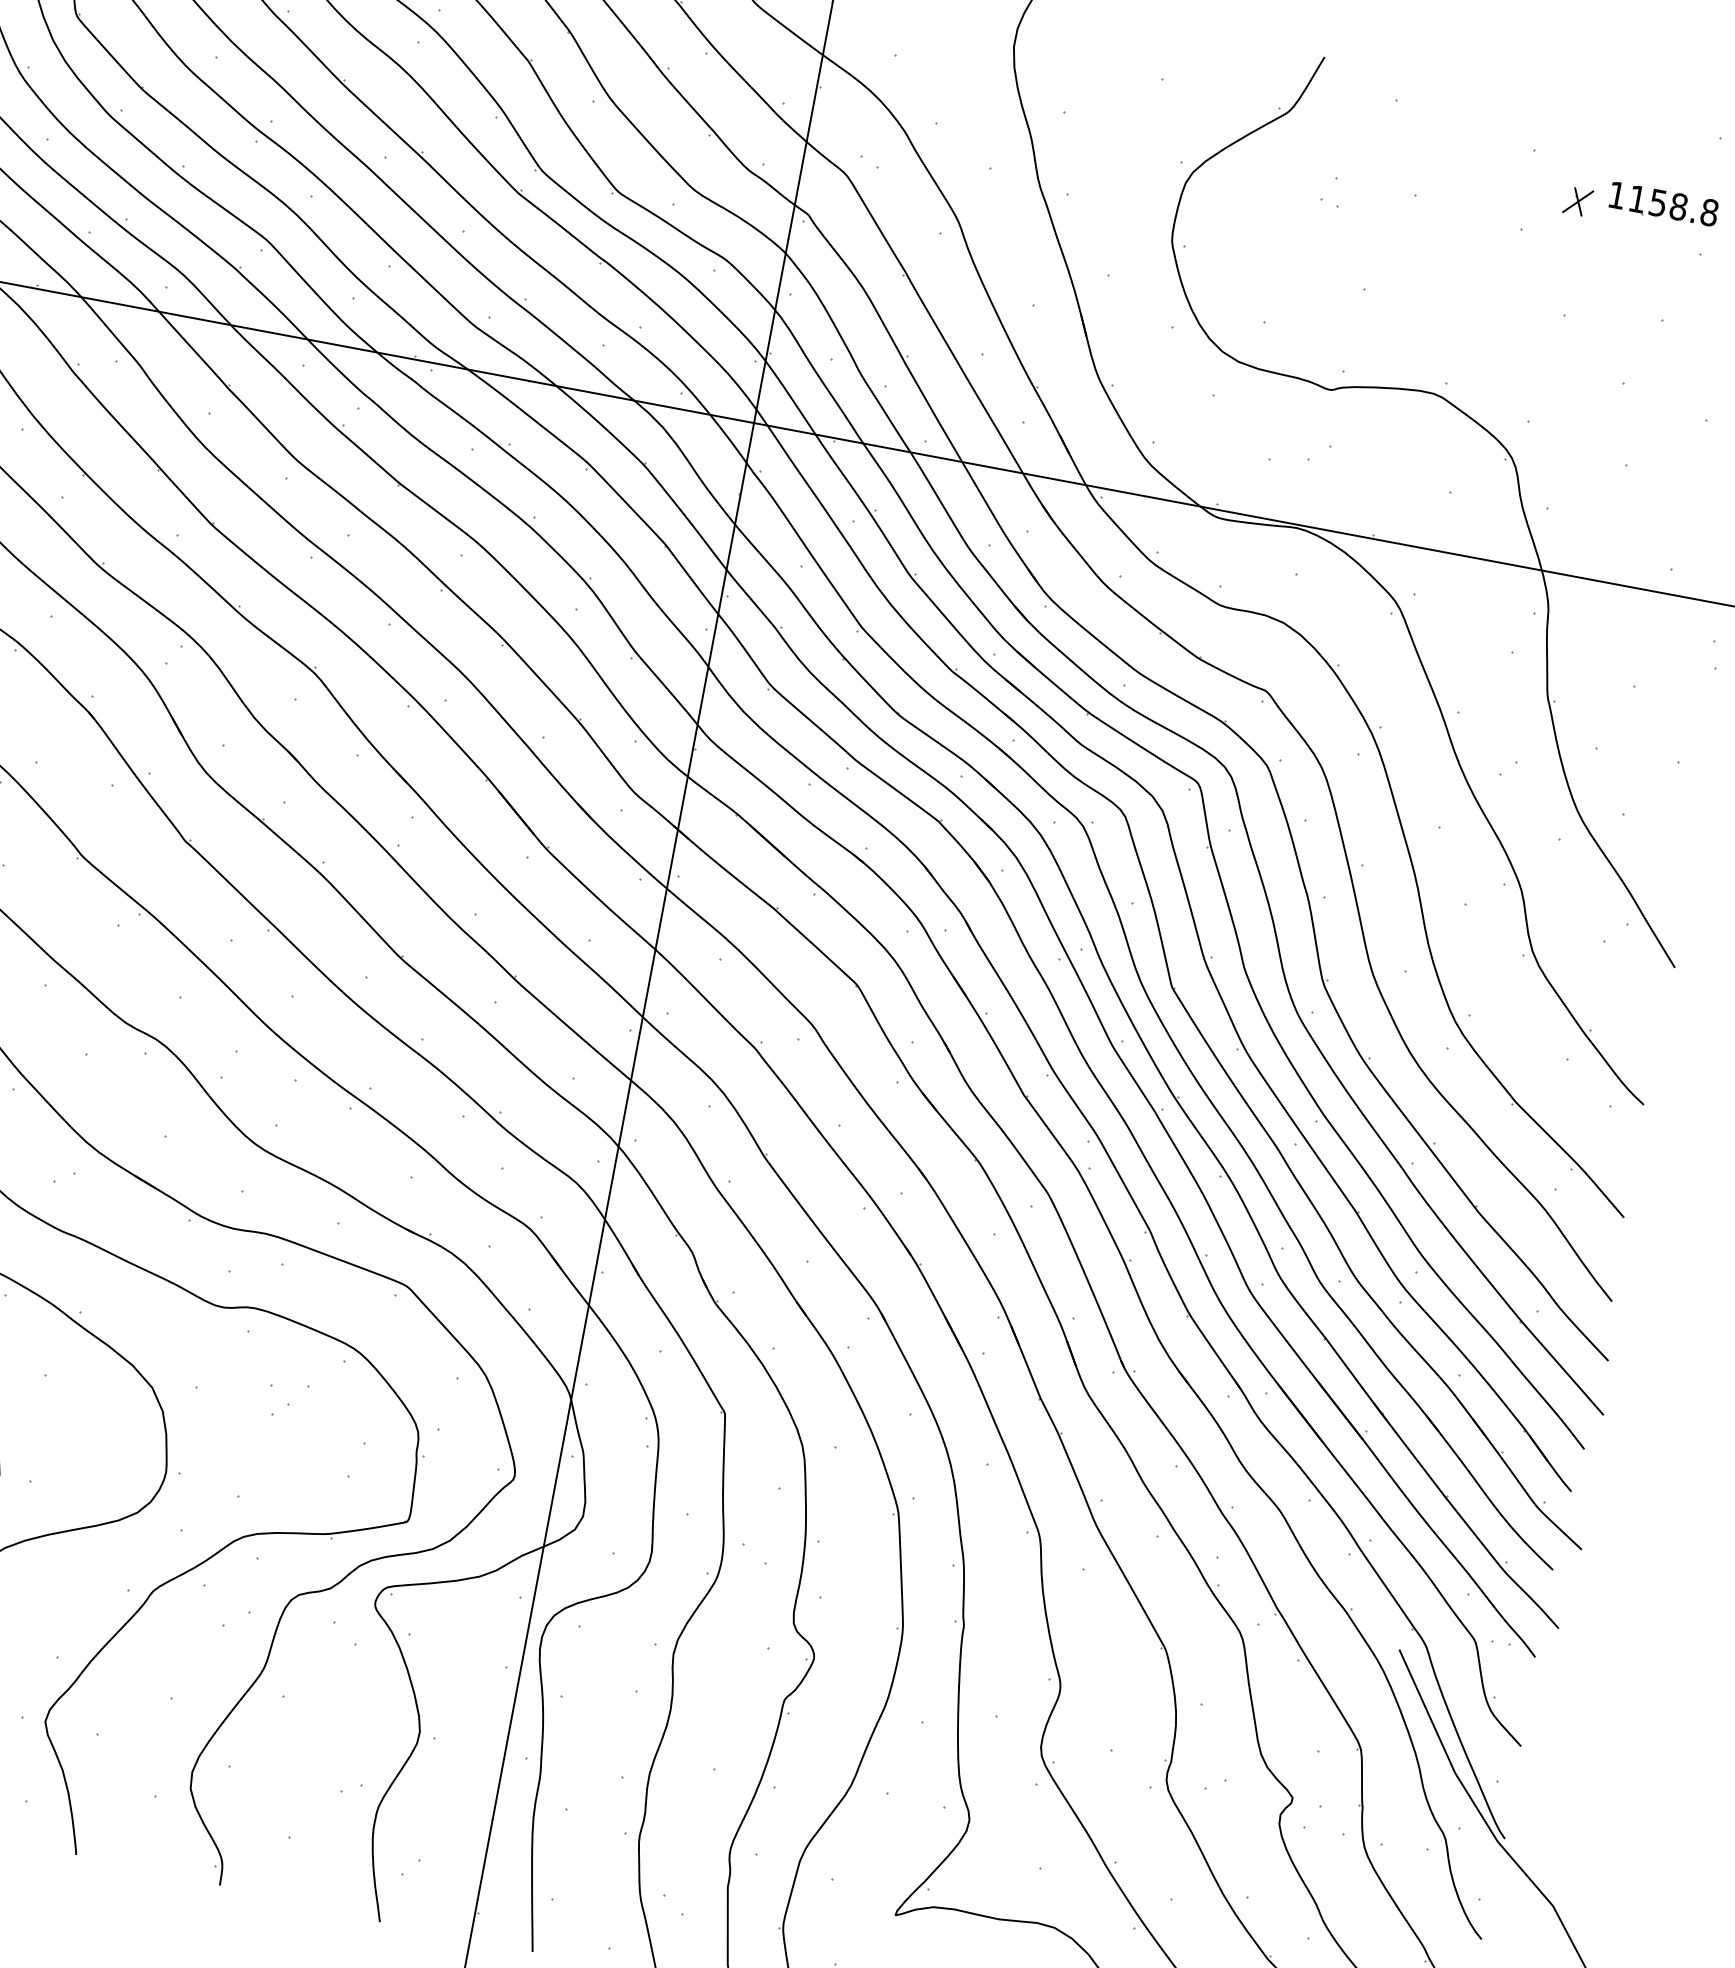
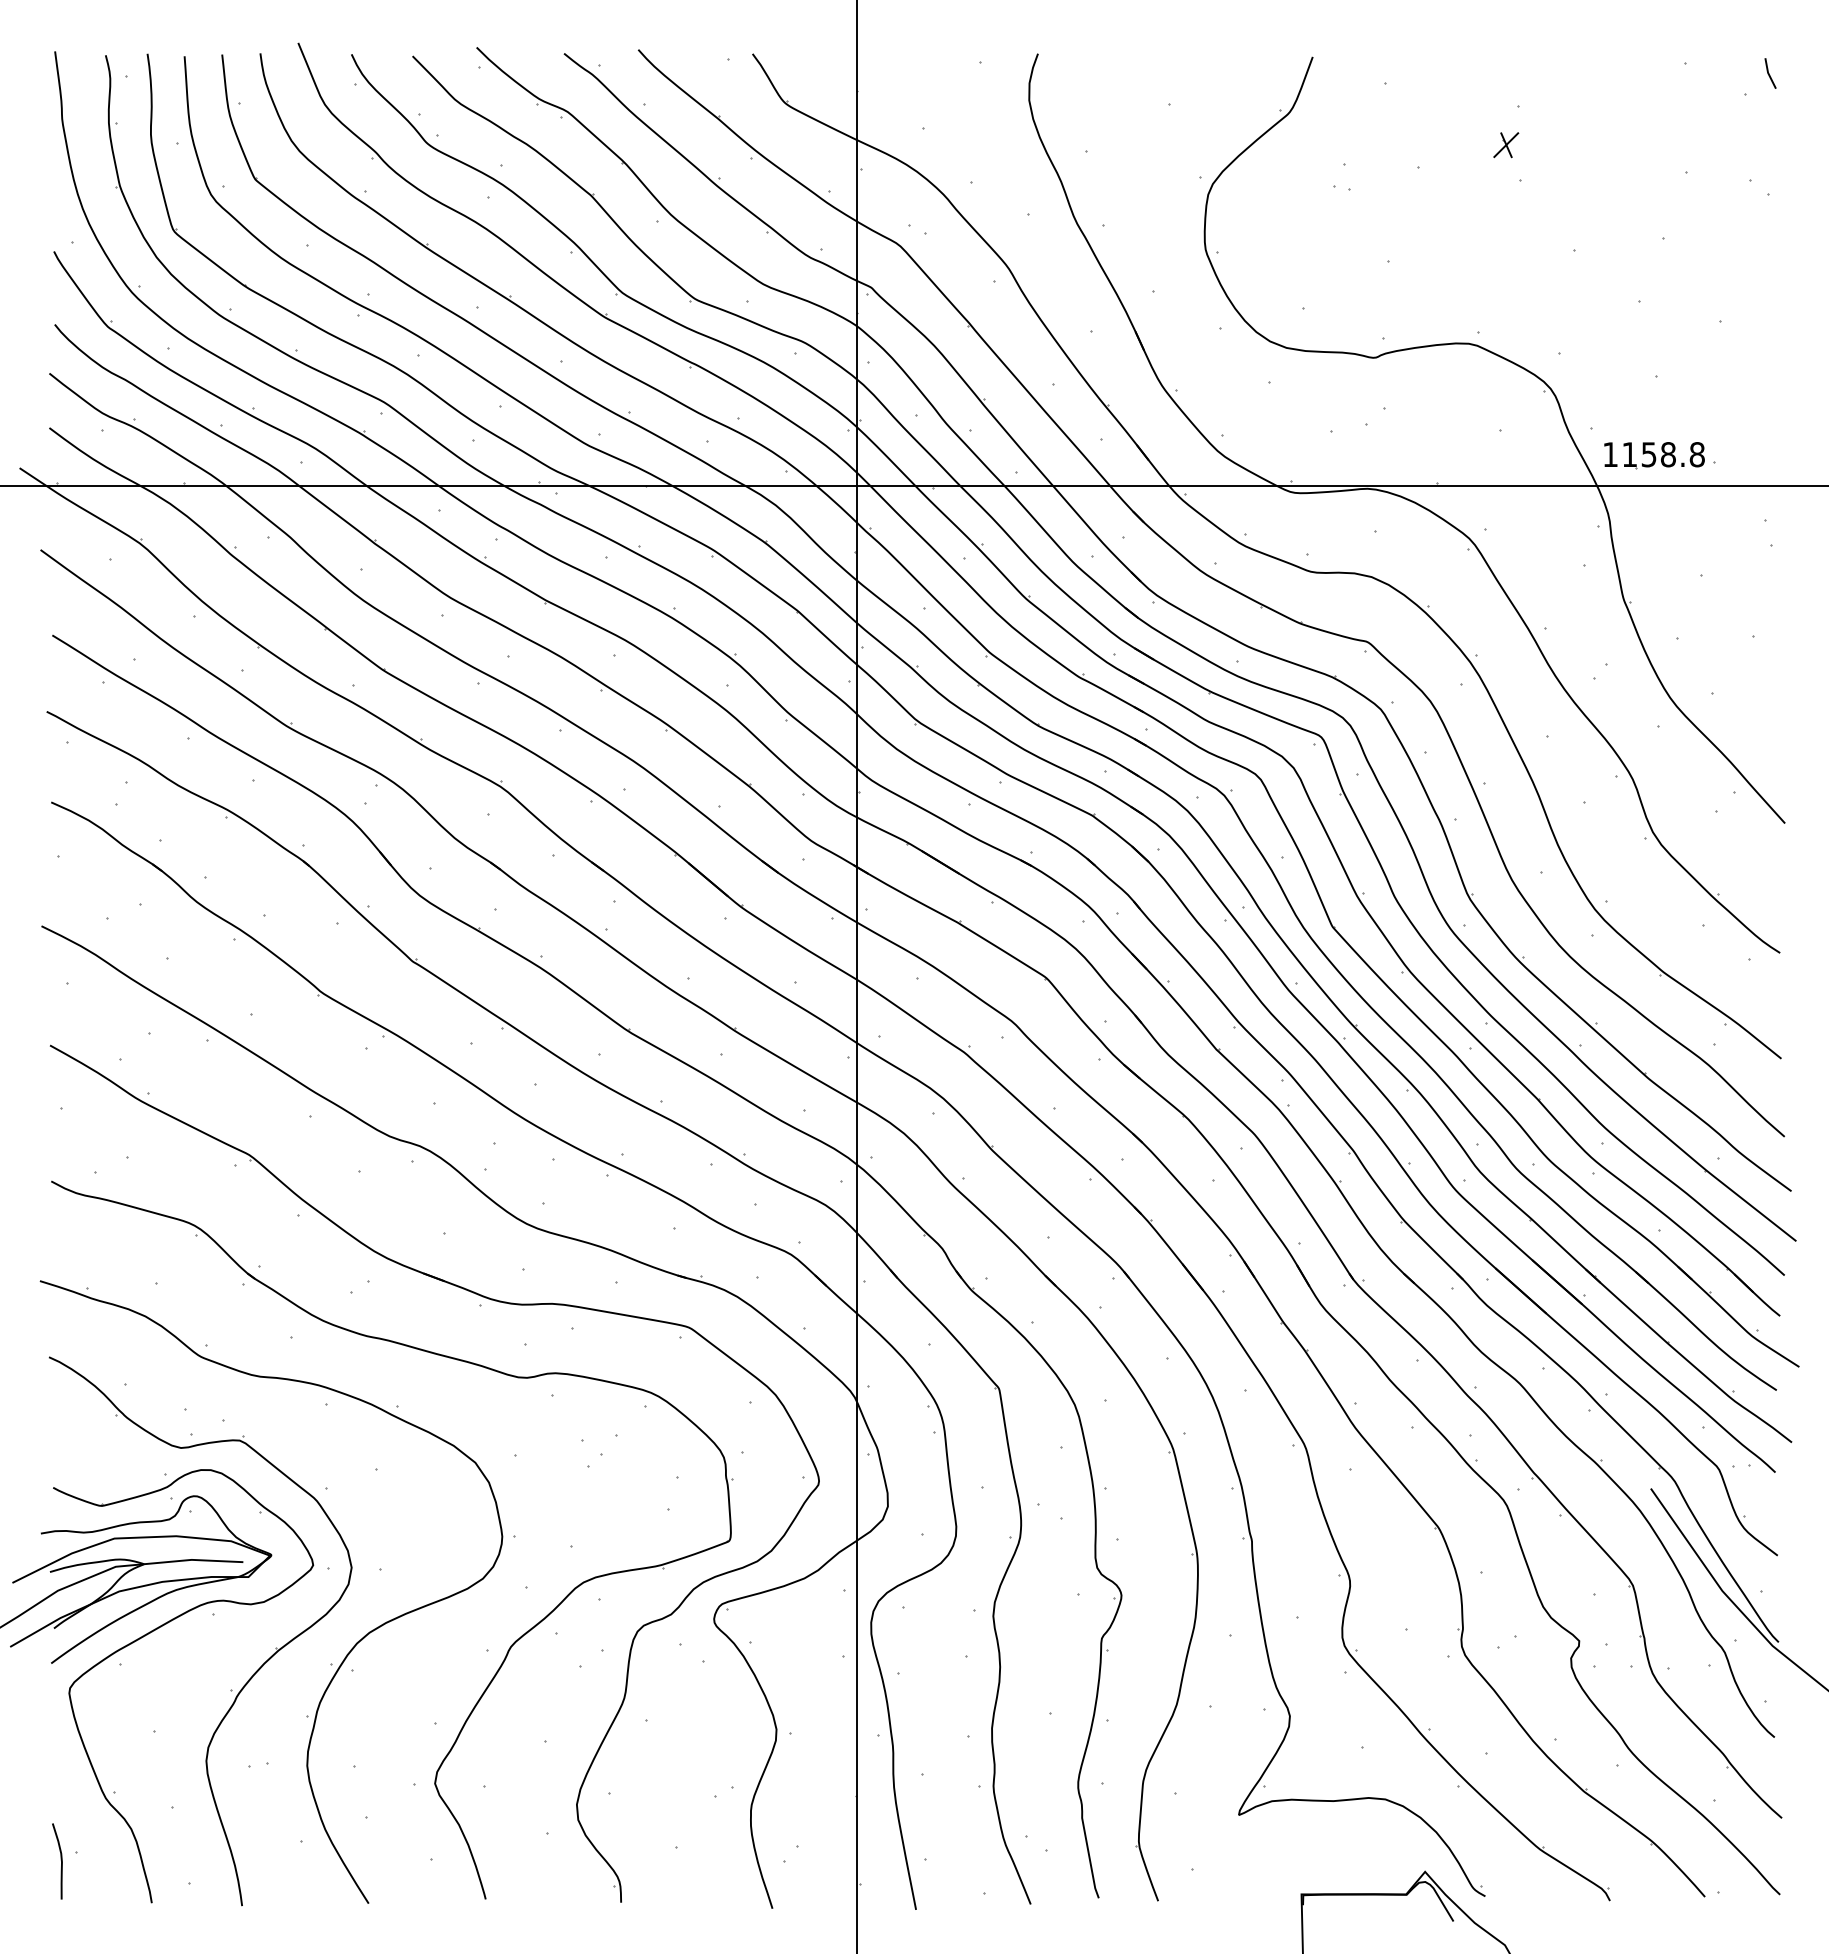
part: (1578, 202) -> (1506, 145), moved
part: (1663, 204) -> (1654, 455), moved

